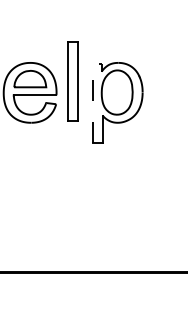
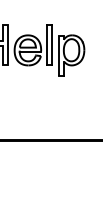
line: (93, 91) -> (59, 49), dashed -> solid

